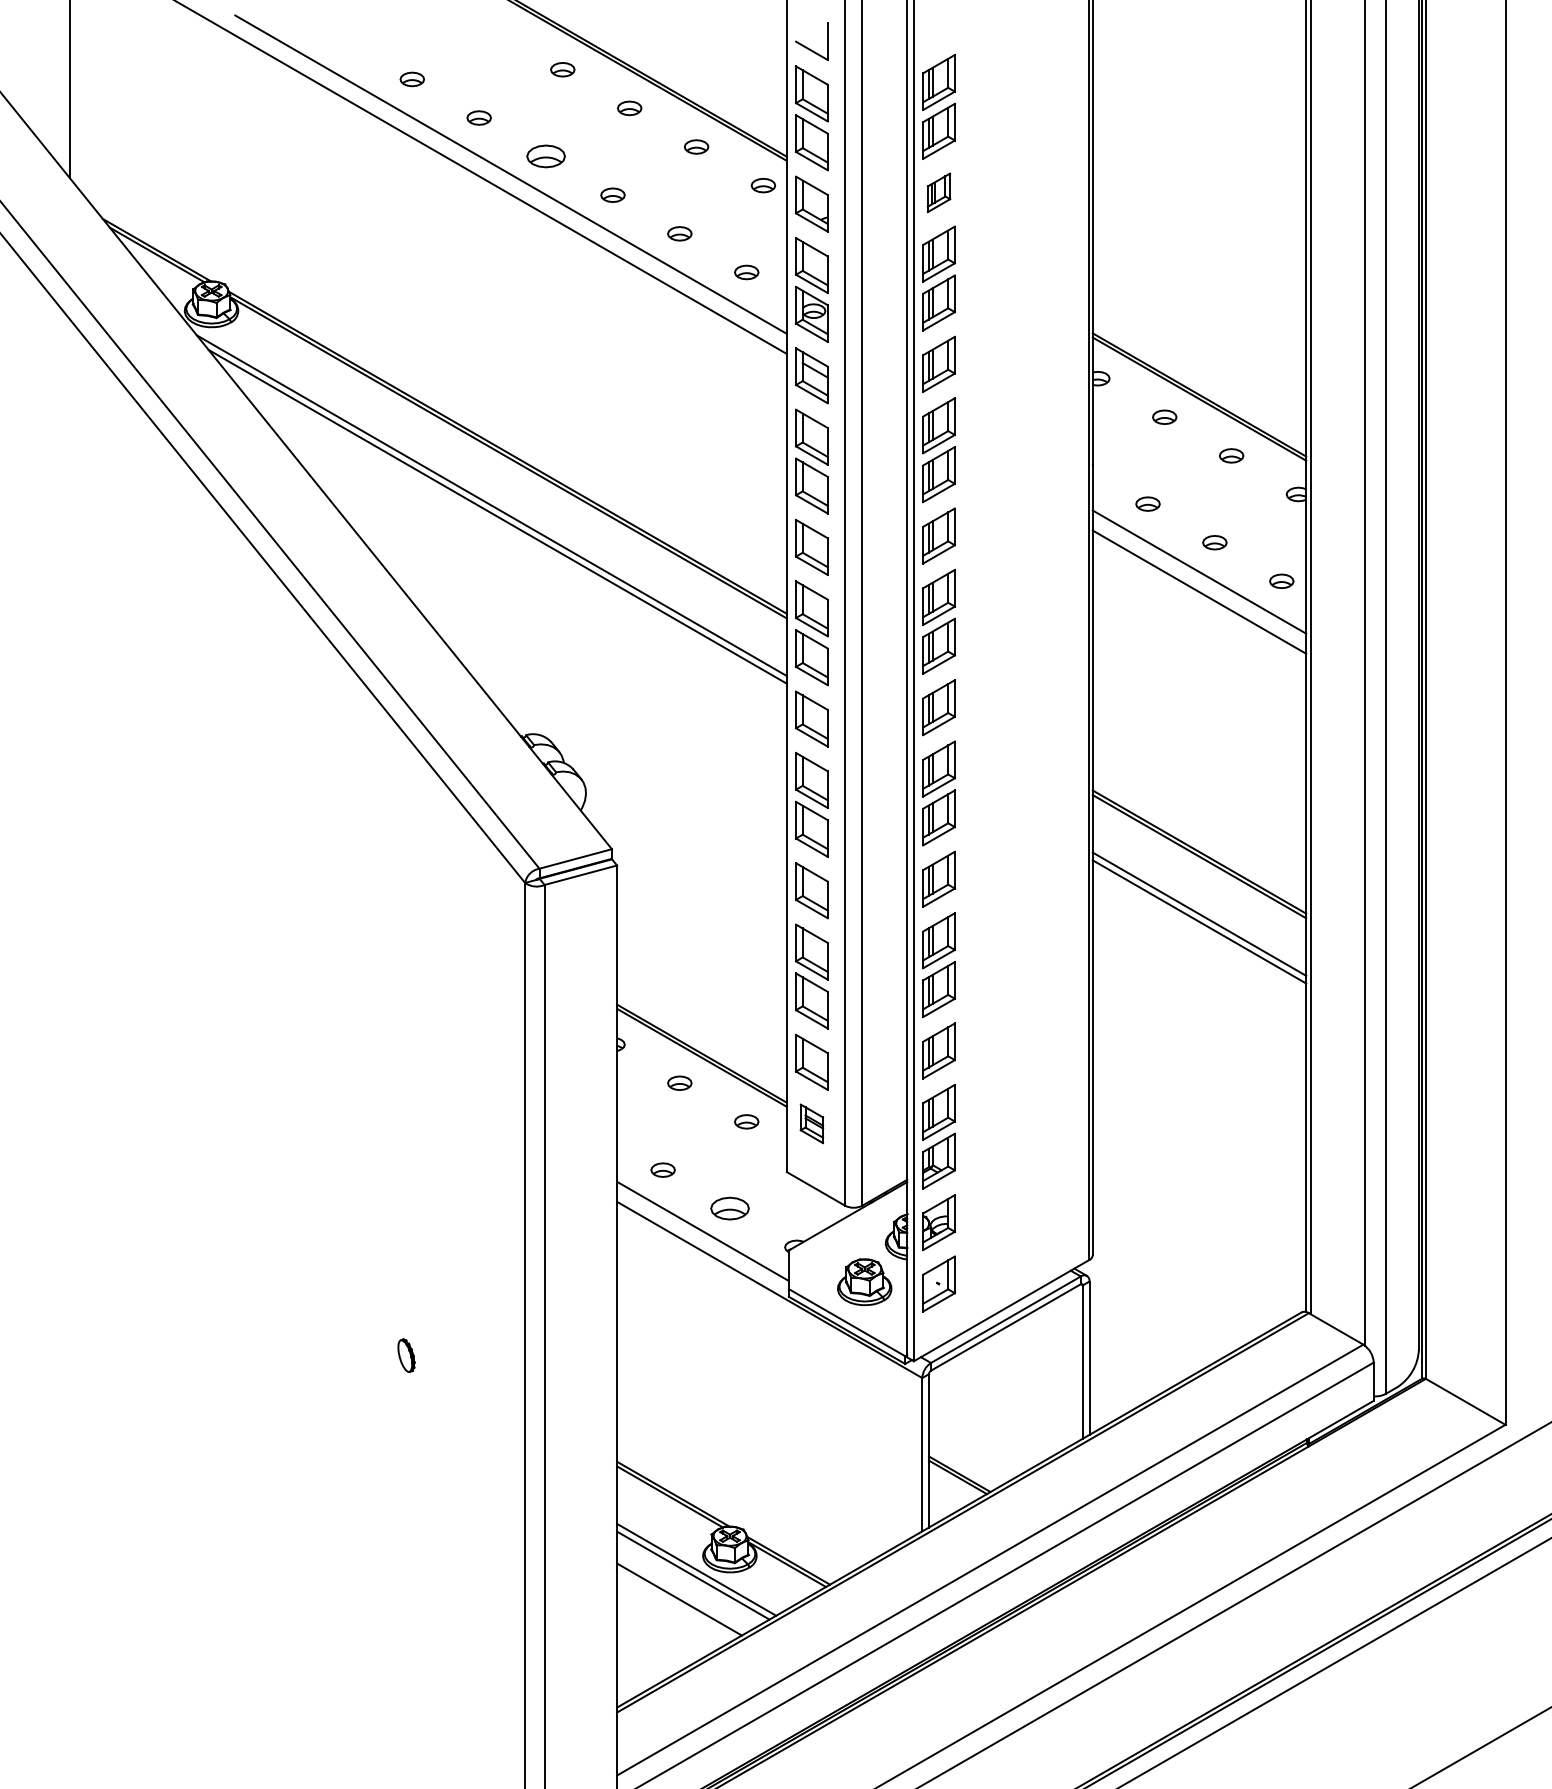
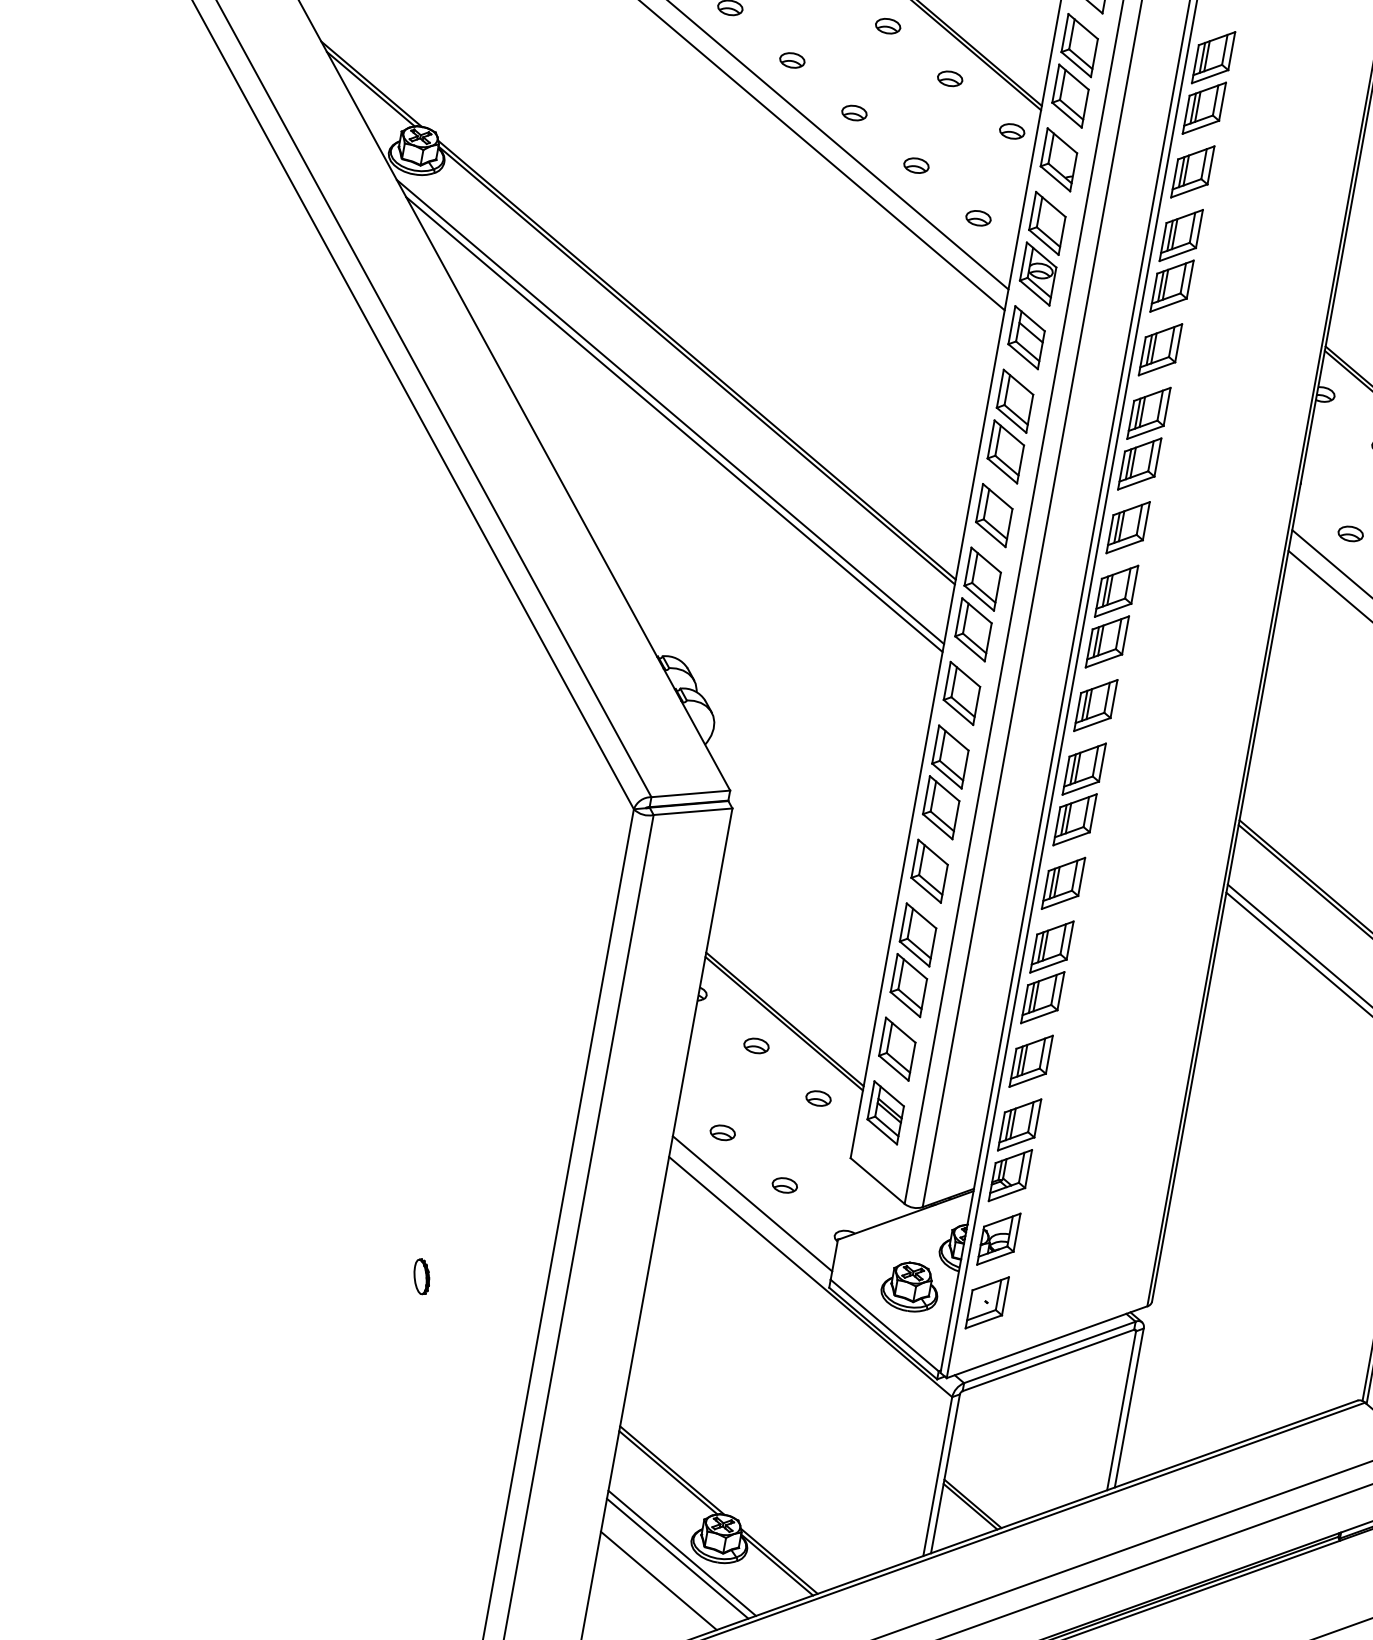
part: (545, 156) -> (791, 60), size x0.62
part: (938, 192) -> (1192, 171), size x1.43
part: (811, 1123) -> (885, 1112), size x1.43
part: (729, 1208) -> (784, 1185), size x0.62

